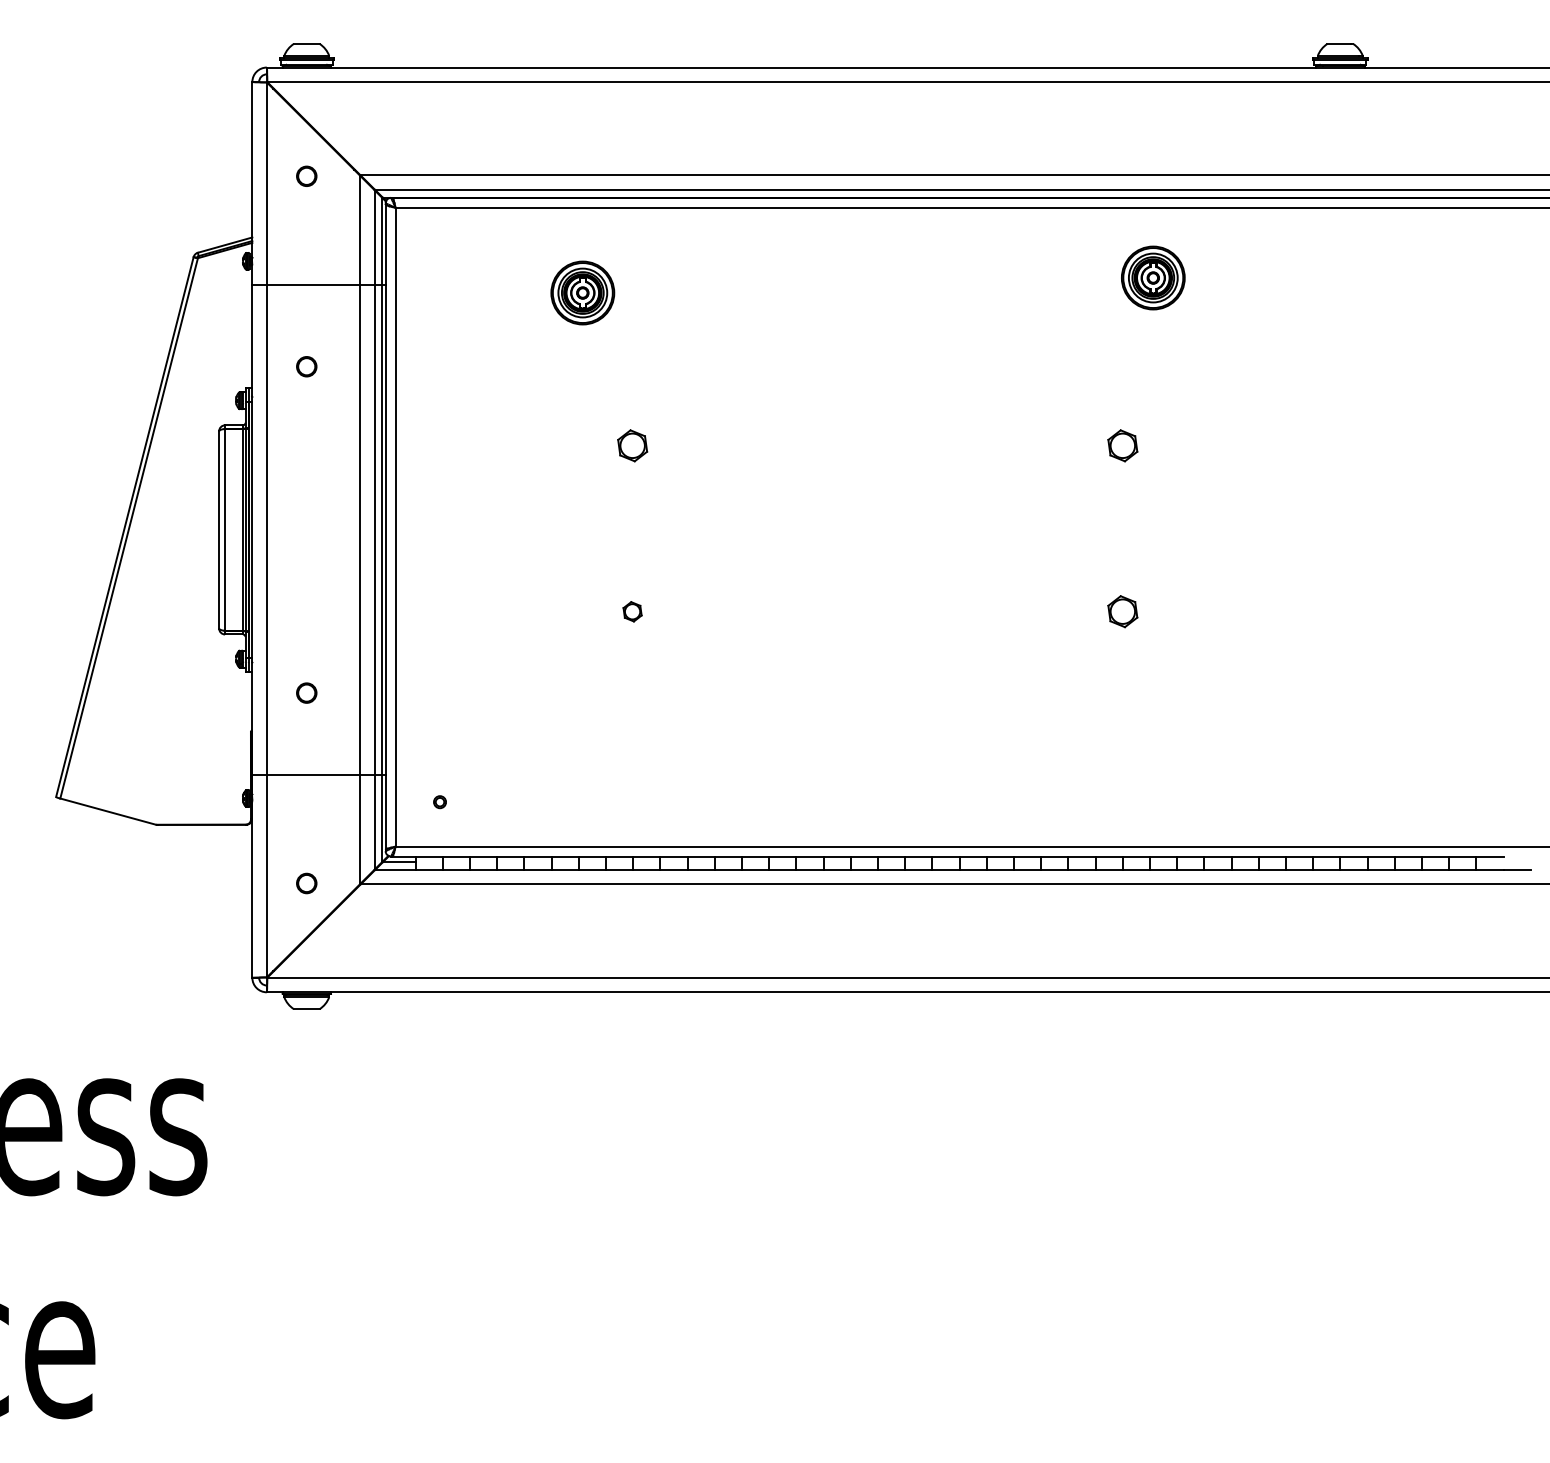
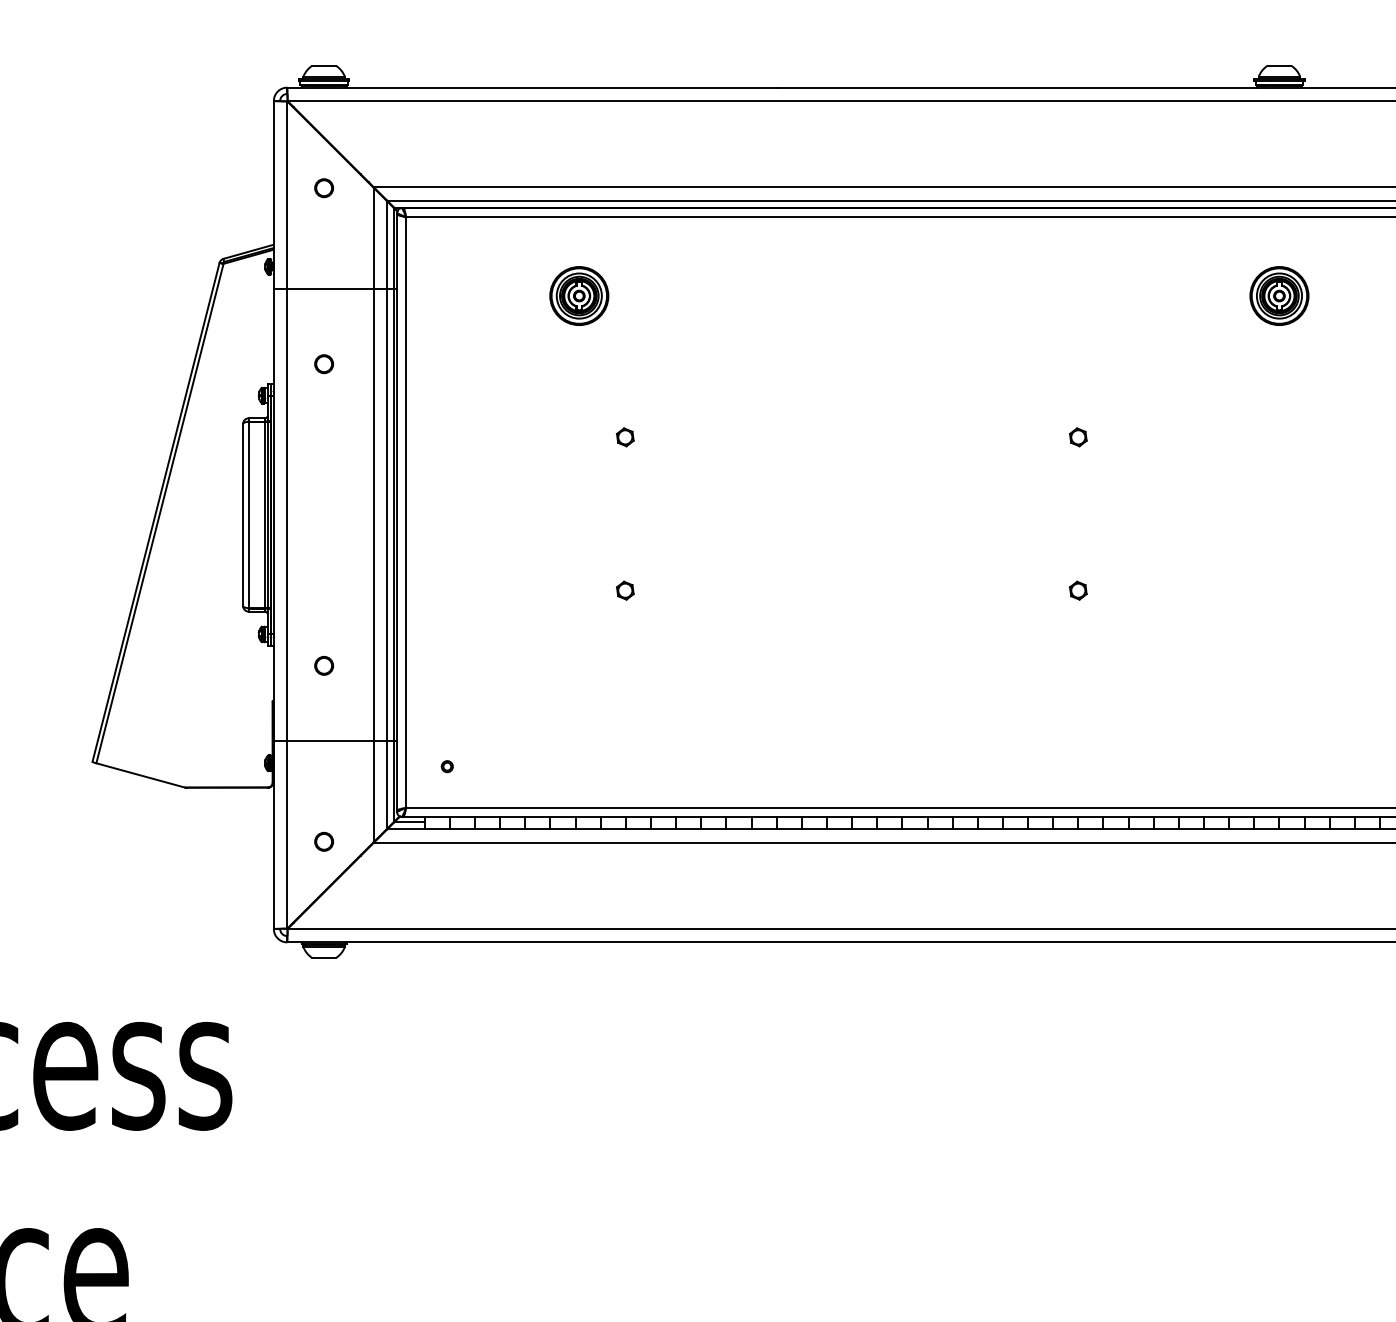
part: (1153, 277) -> (1279, 295), moved
part: (632, 445) -> (625, 436), size x0.62
part: (1122, 445) -> (1078, 436), size x0.62
part: (1122, 611) -> (1078, 590), size x0.62

